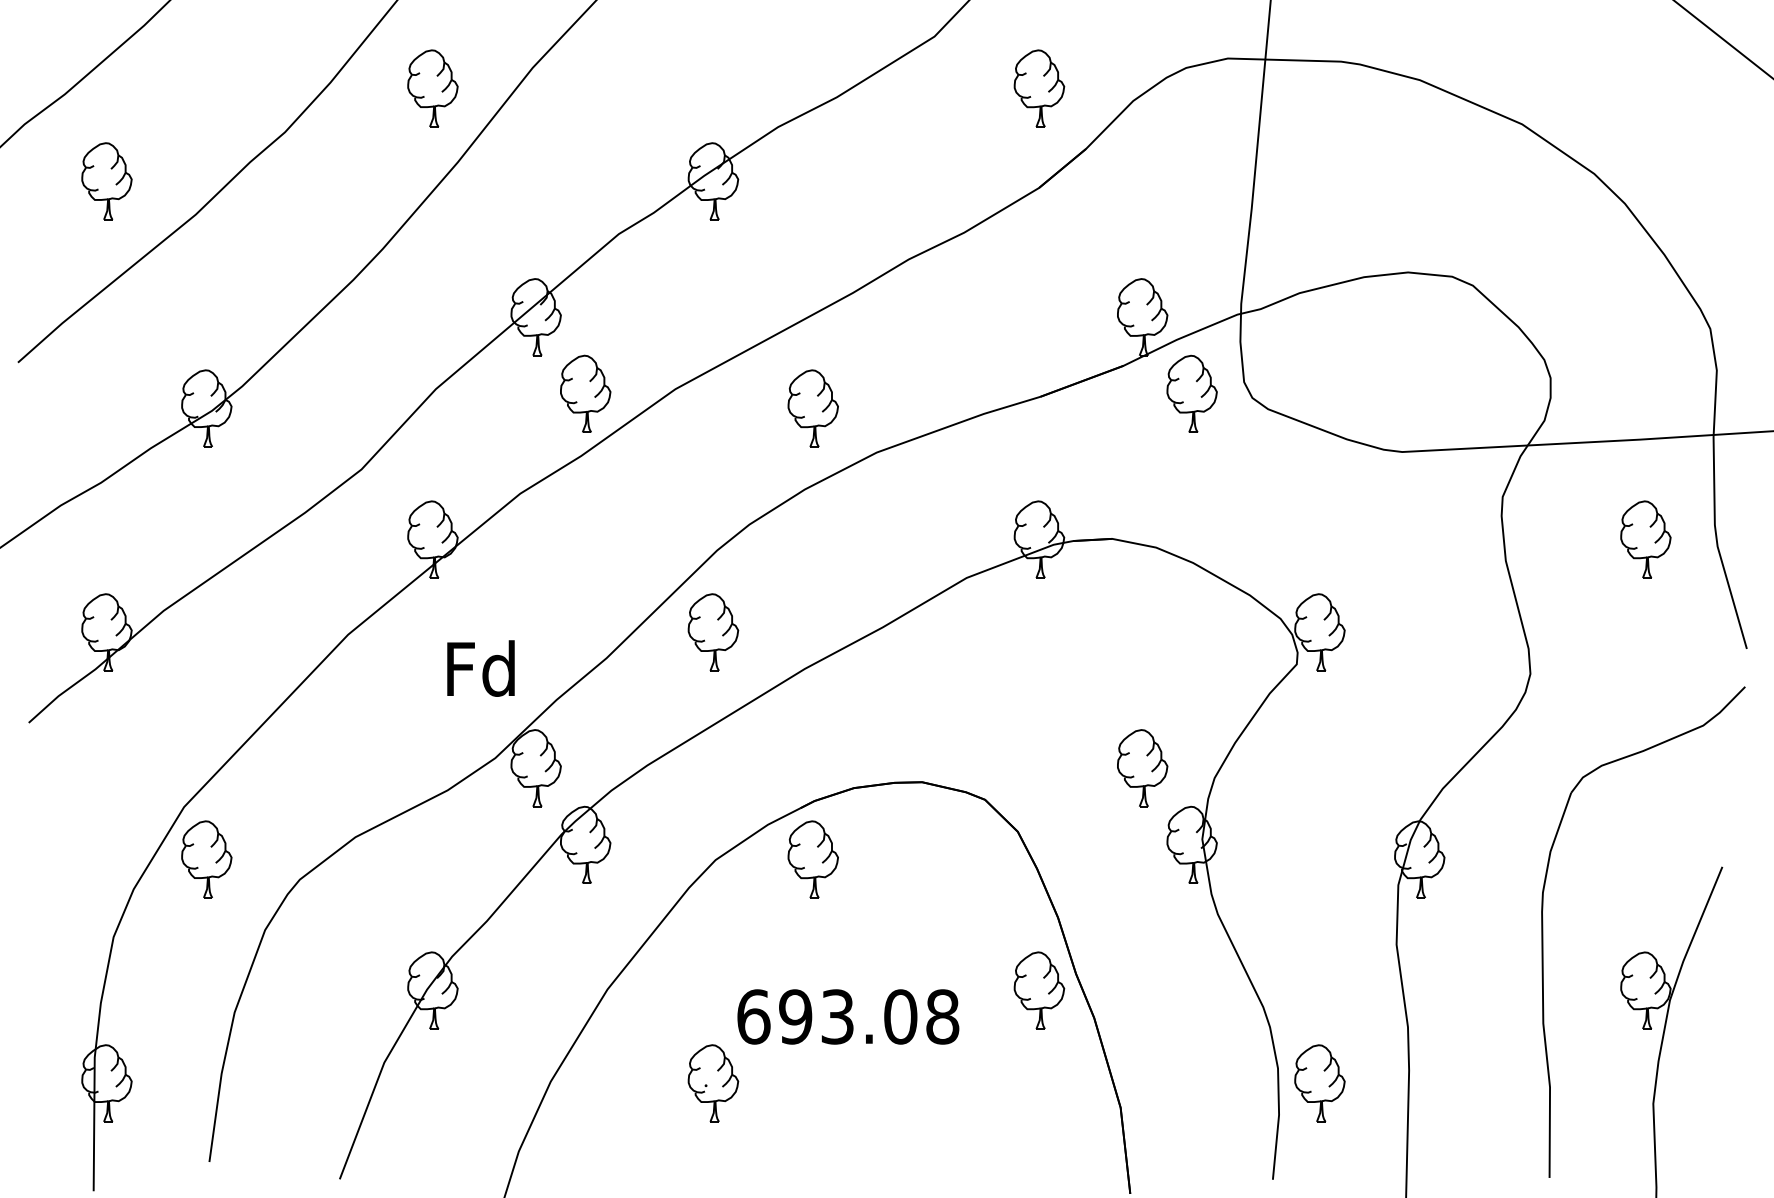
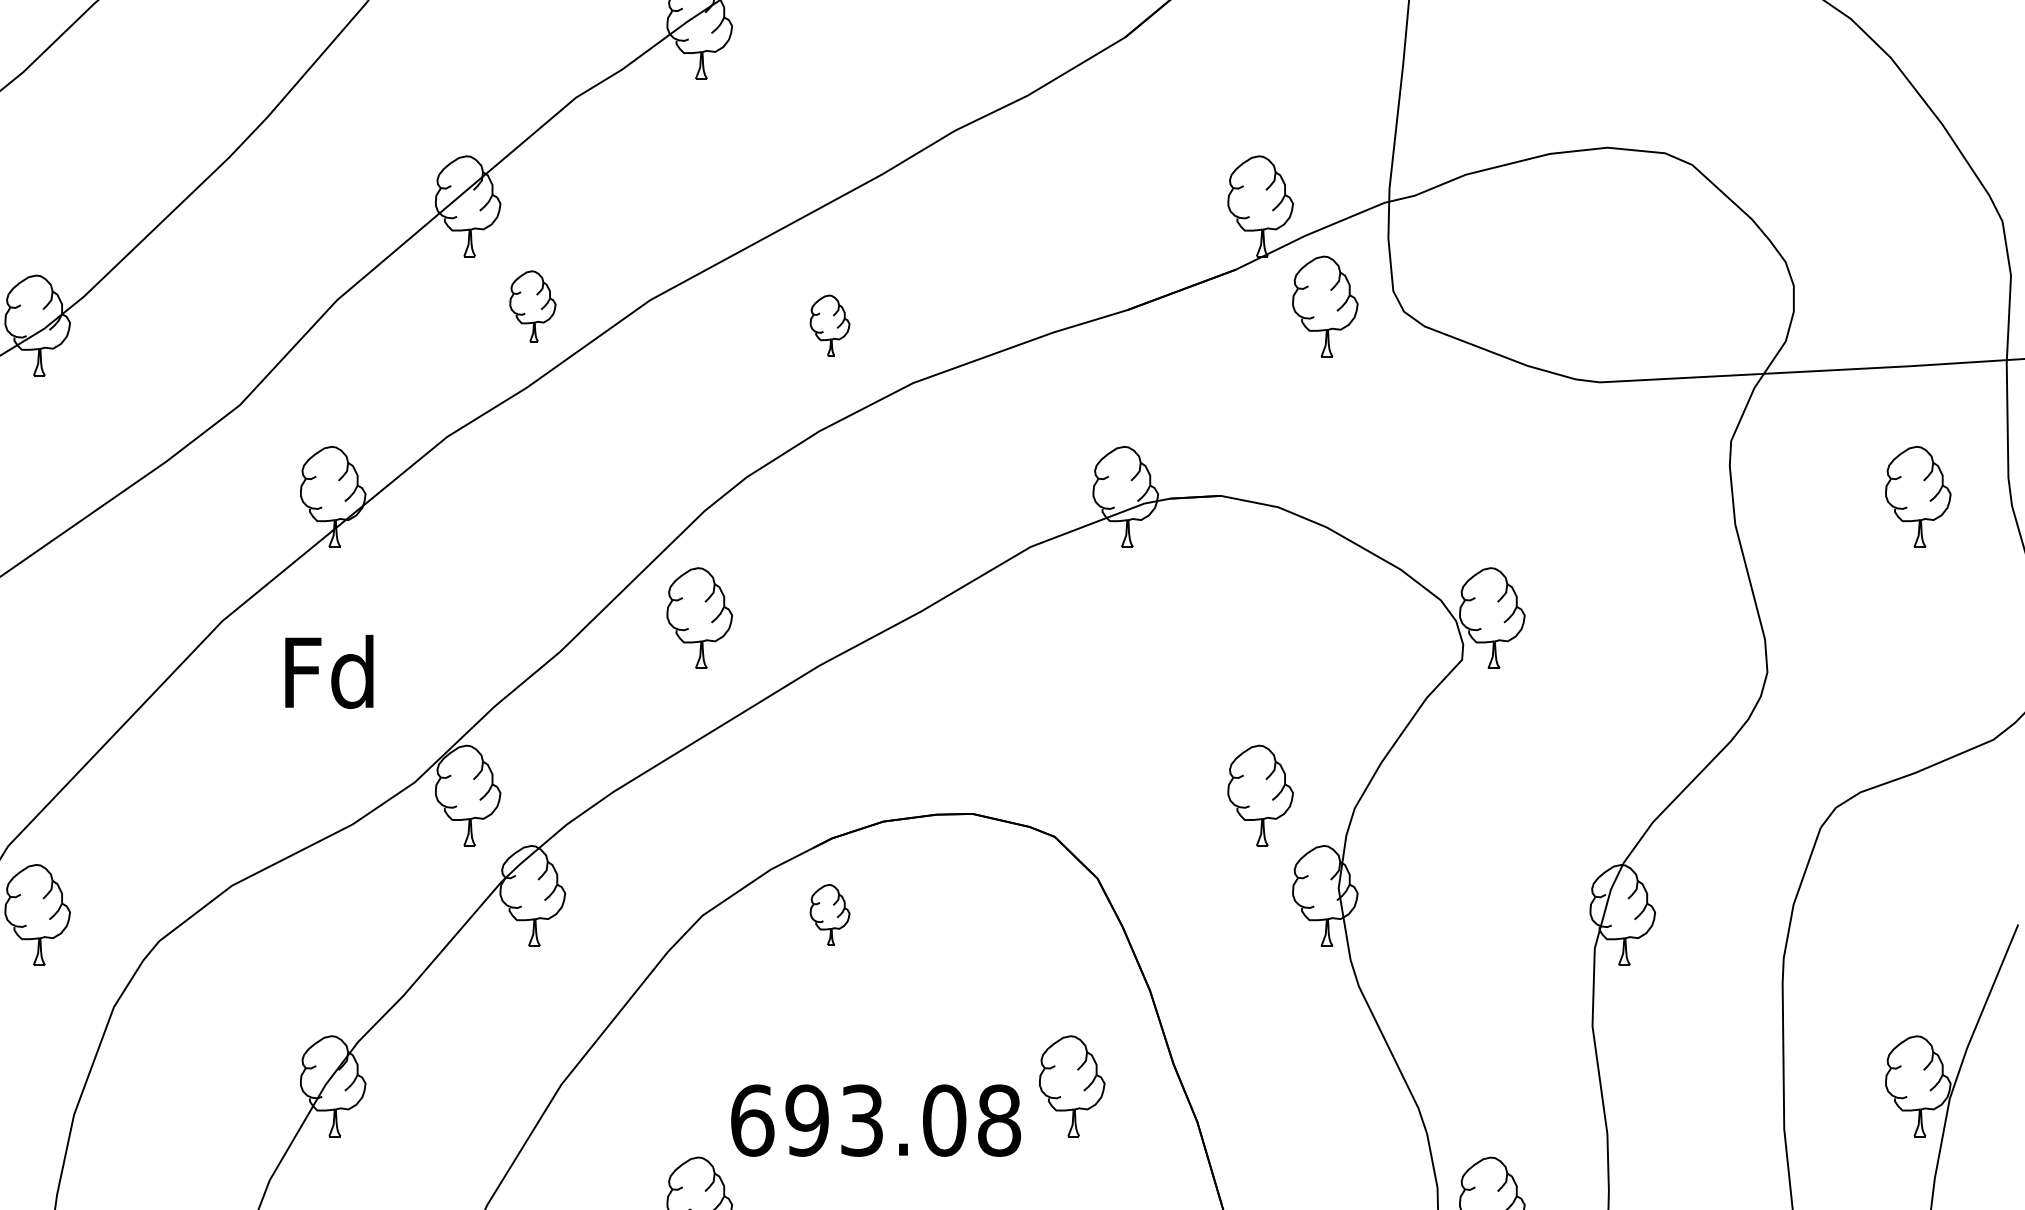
part: (585, 393) -> (532, 305), size x0.7
part: (812, 408) -> (829, 325), size x0.6
text: (480, 668) -> (328, 671), moved
part: (812, 859) -> (829, 914), size x0.6
part: (1039, 990) -> (1072, 1086), moved

